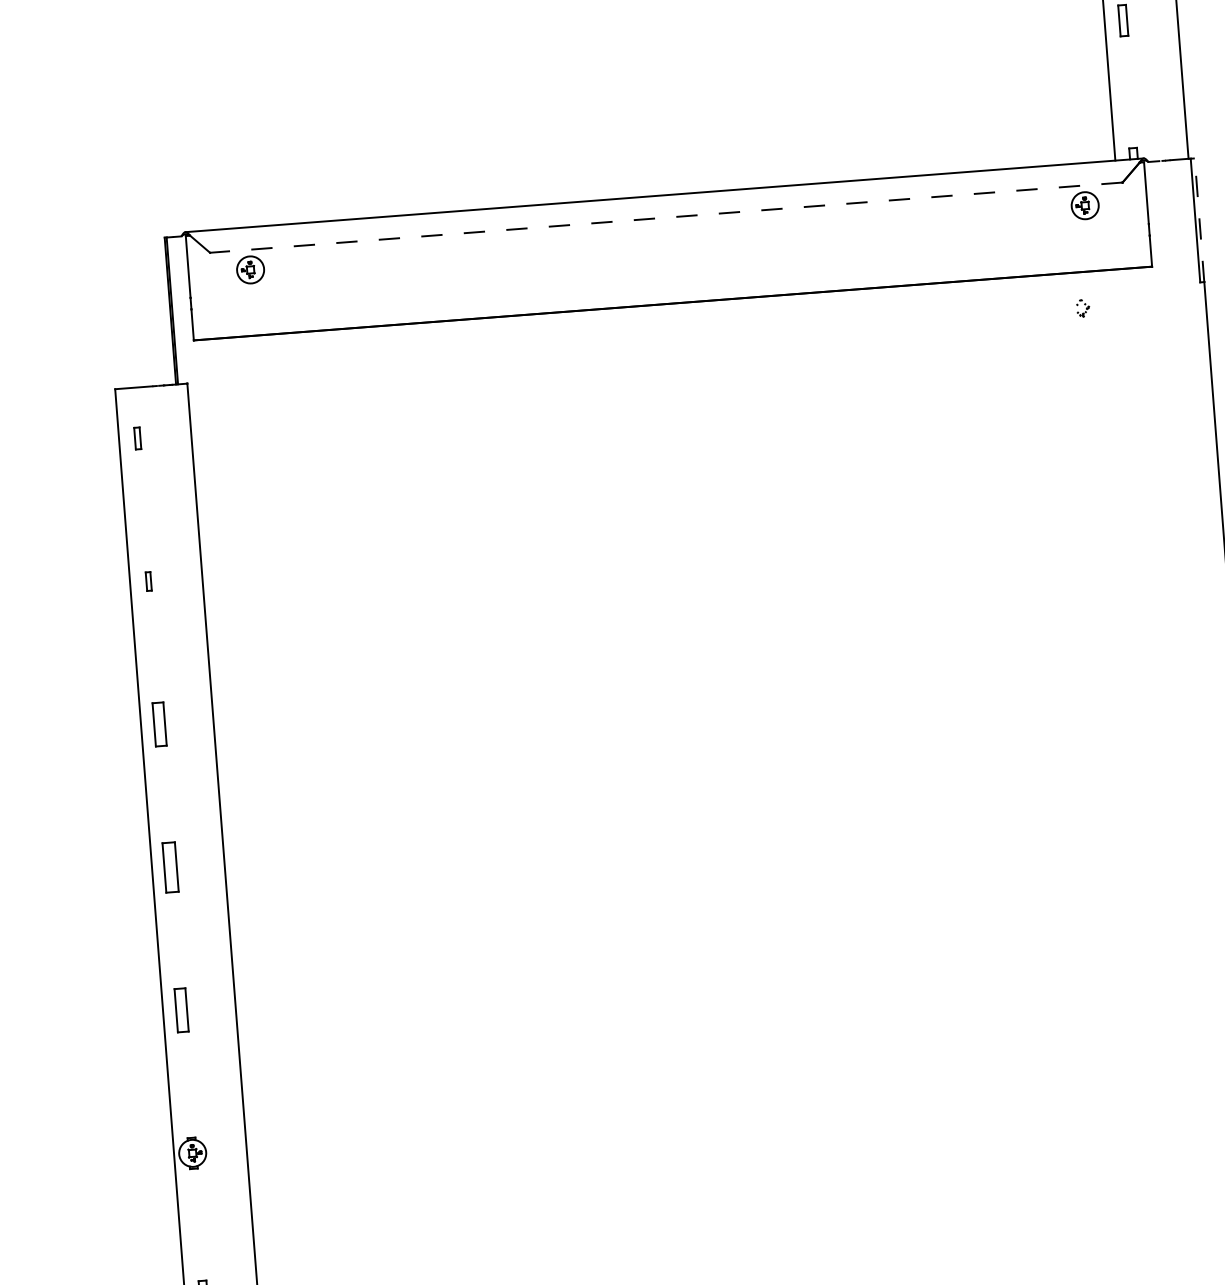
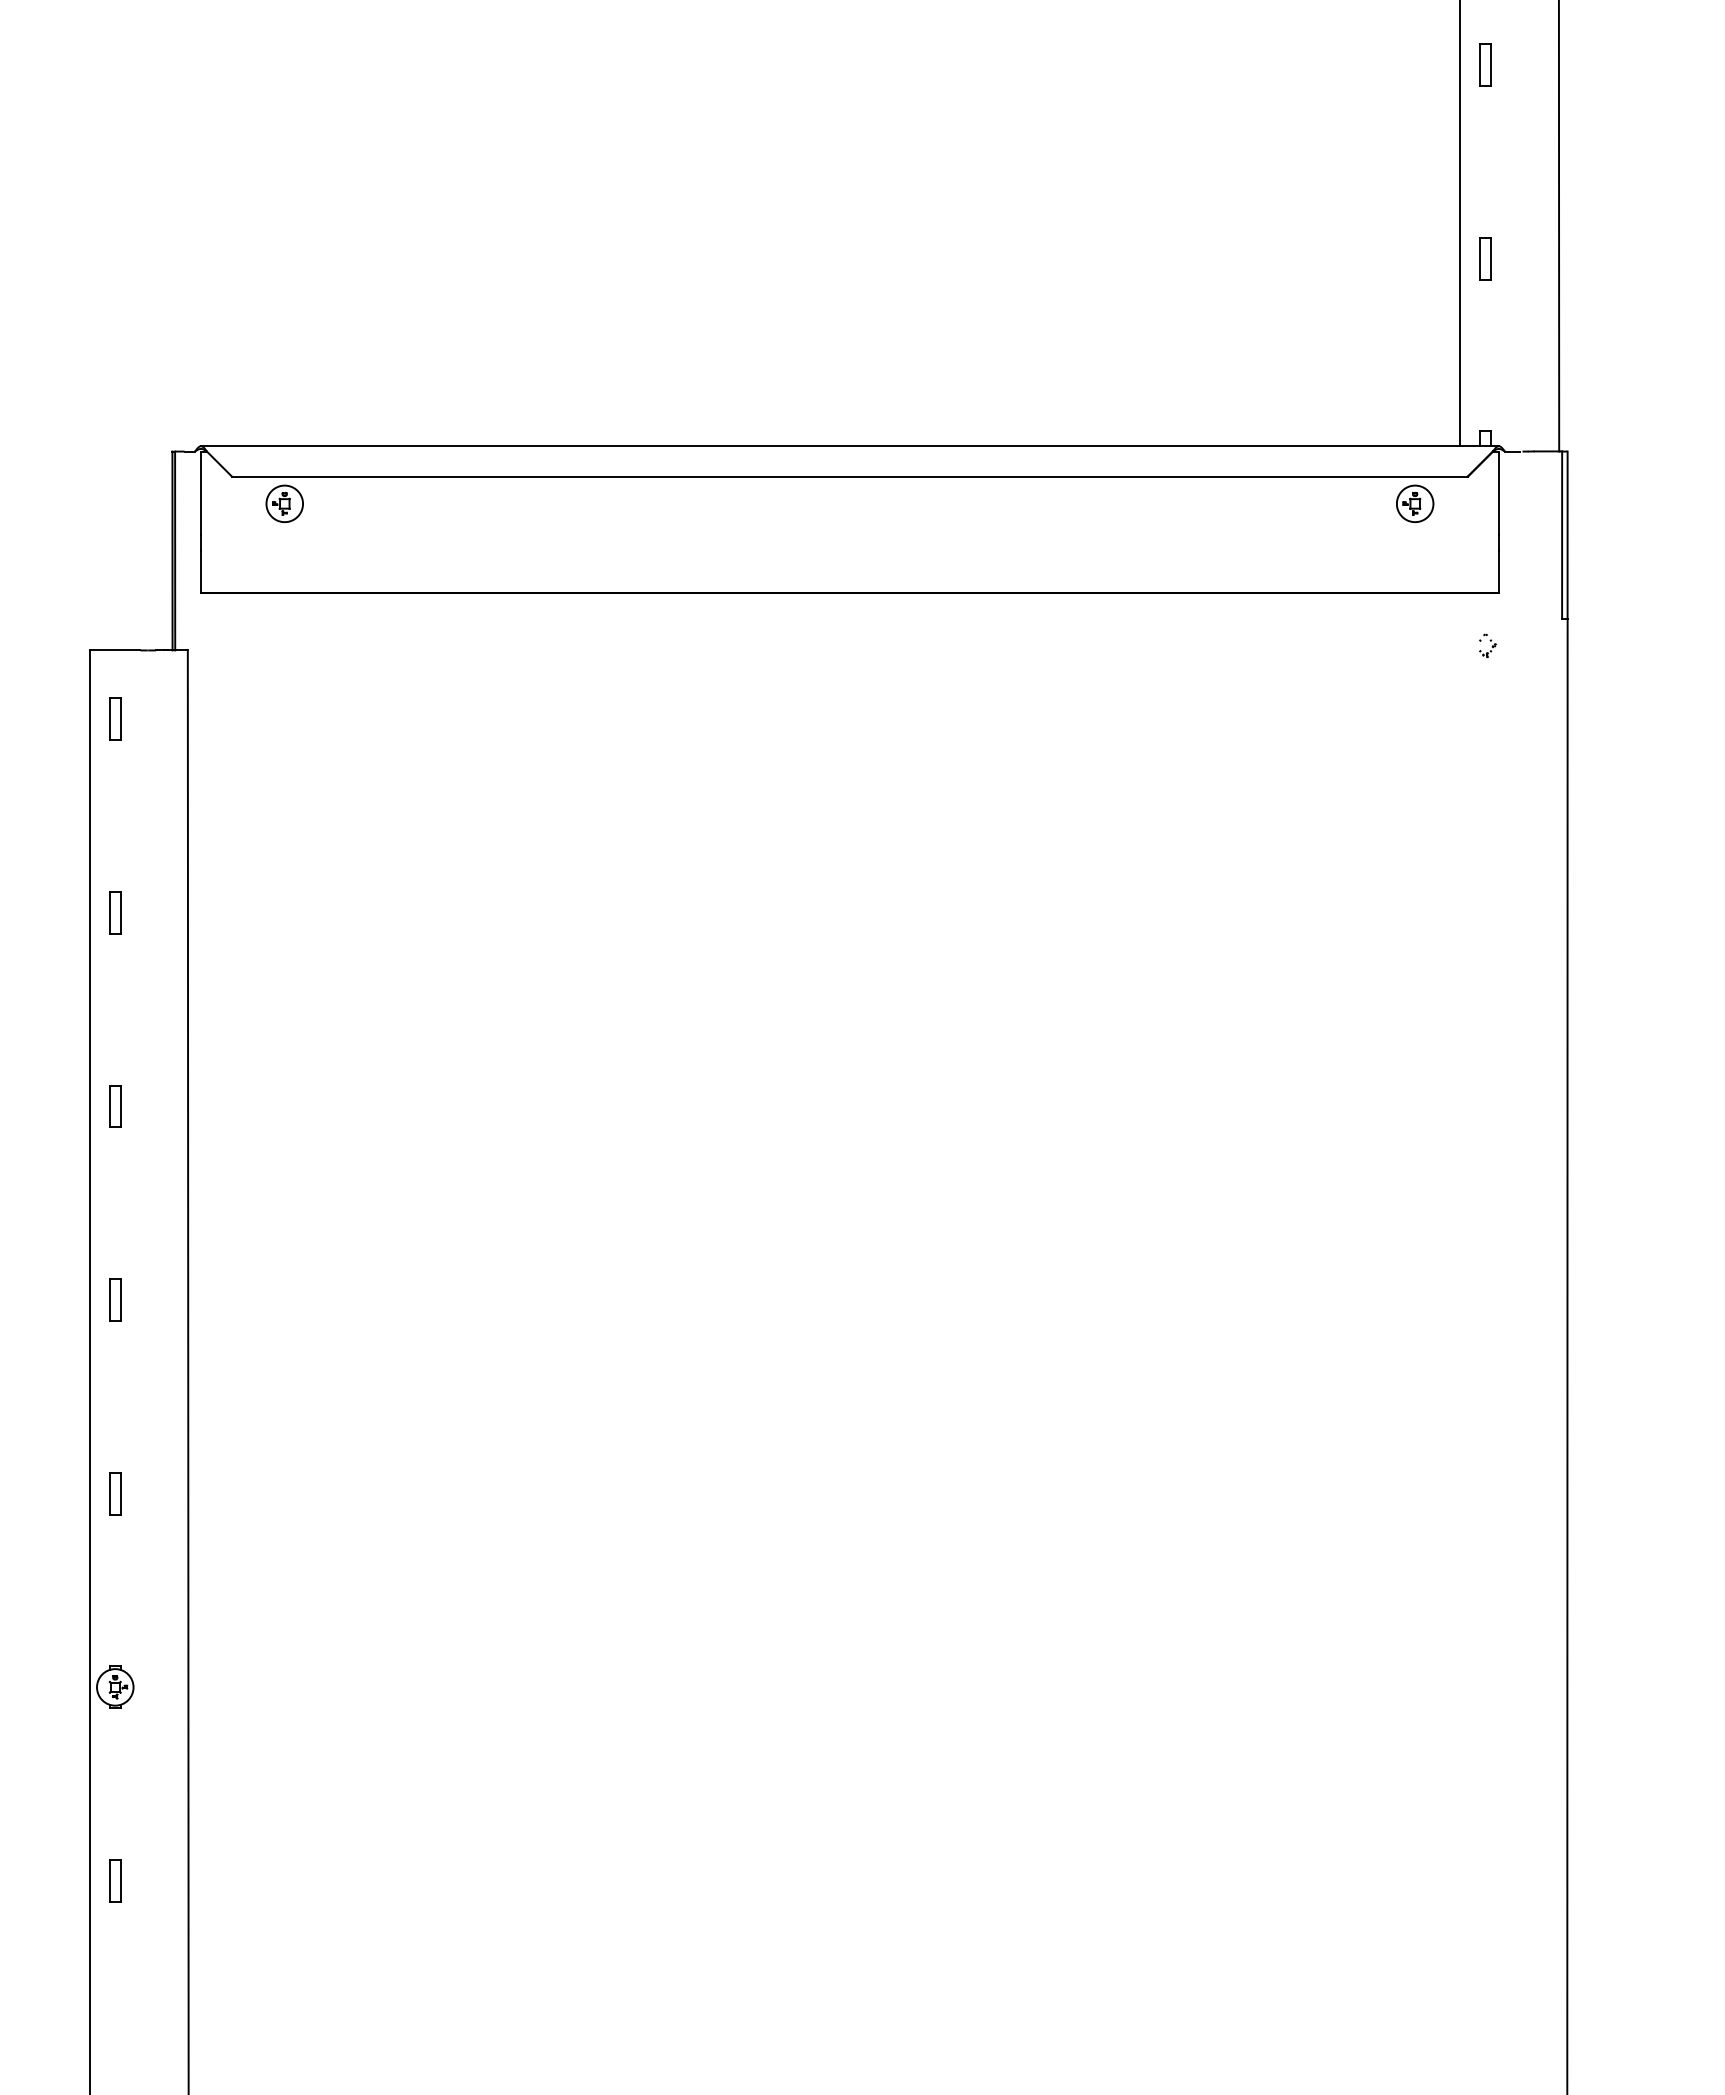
line: (666, 217) -> (849, 476), dashed -> solid
line: (1199, 220) -> (1567, 535), dashed -> solid
part: (1082, 308) -> (1487, 645), moved
part: (137, 438) -> (115, 718), size x1.43
part: (148, 581) -> (115, 912), size x1.67
part: (159, 724) -> (115, 1106), size x0.71
part: (170, 866) -> (115, 1299), size x0.62
part: (181, 1010) -> (115, 1493), size x0.71

